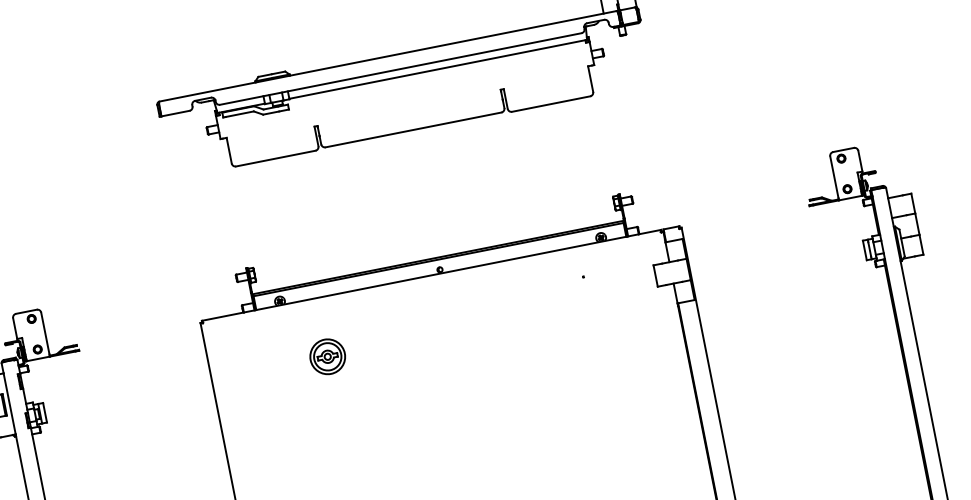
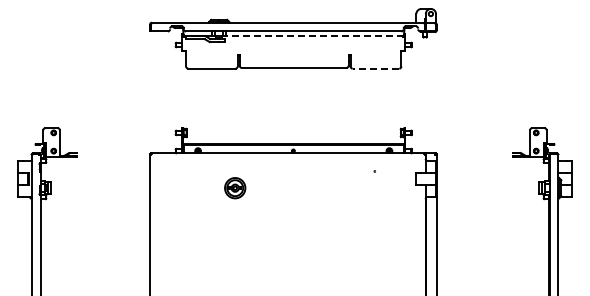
line: (438, 68) -> (315, 35), solid -> dashed
line: (550, 103) -> (375, 68), solid -> dashed
part: (328, 357) -> (235, 188), moved

